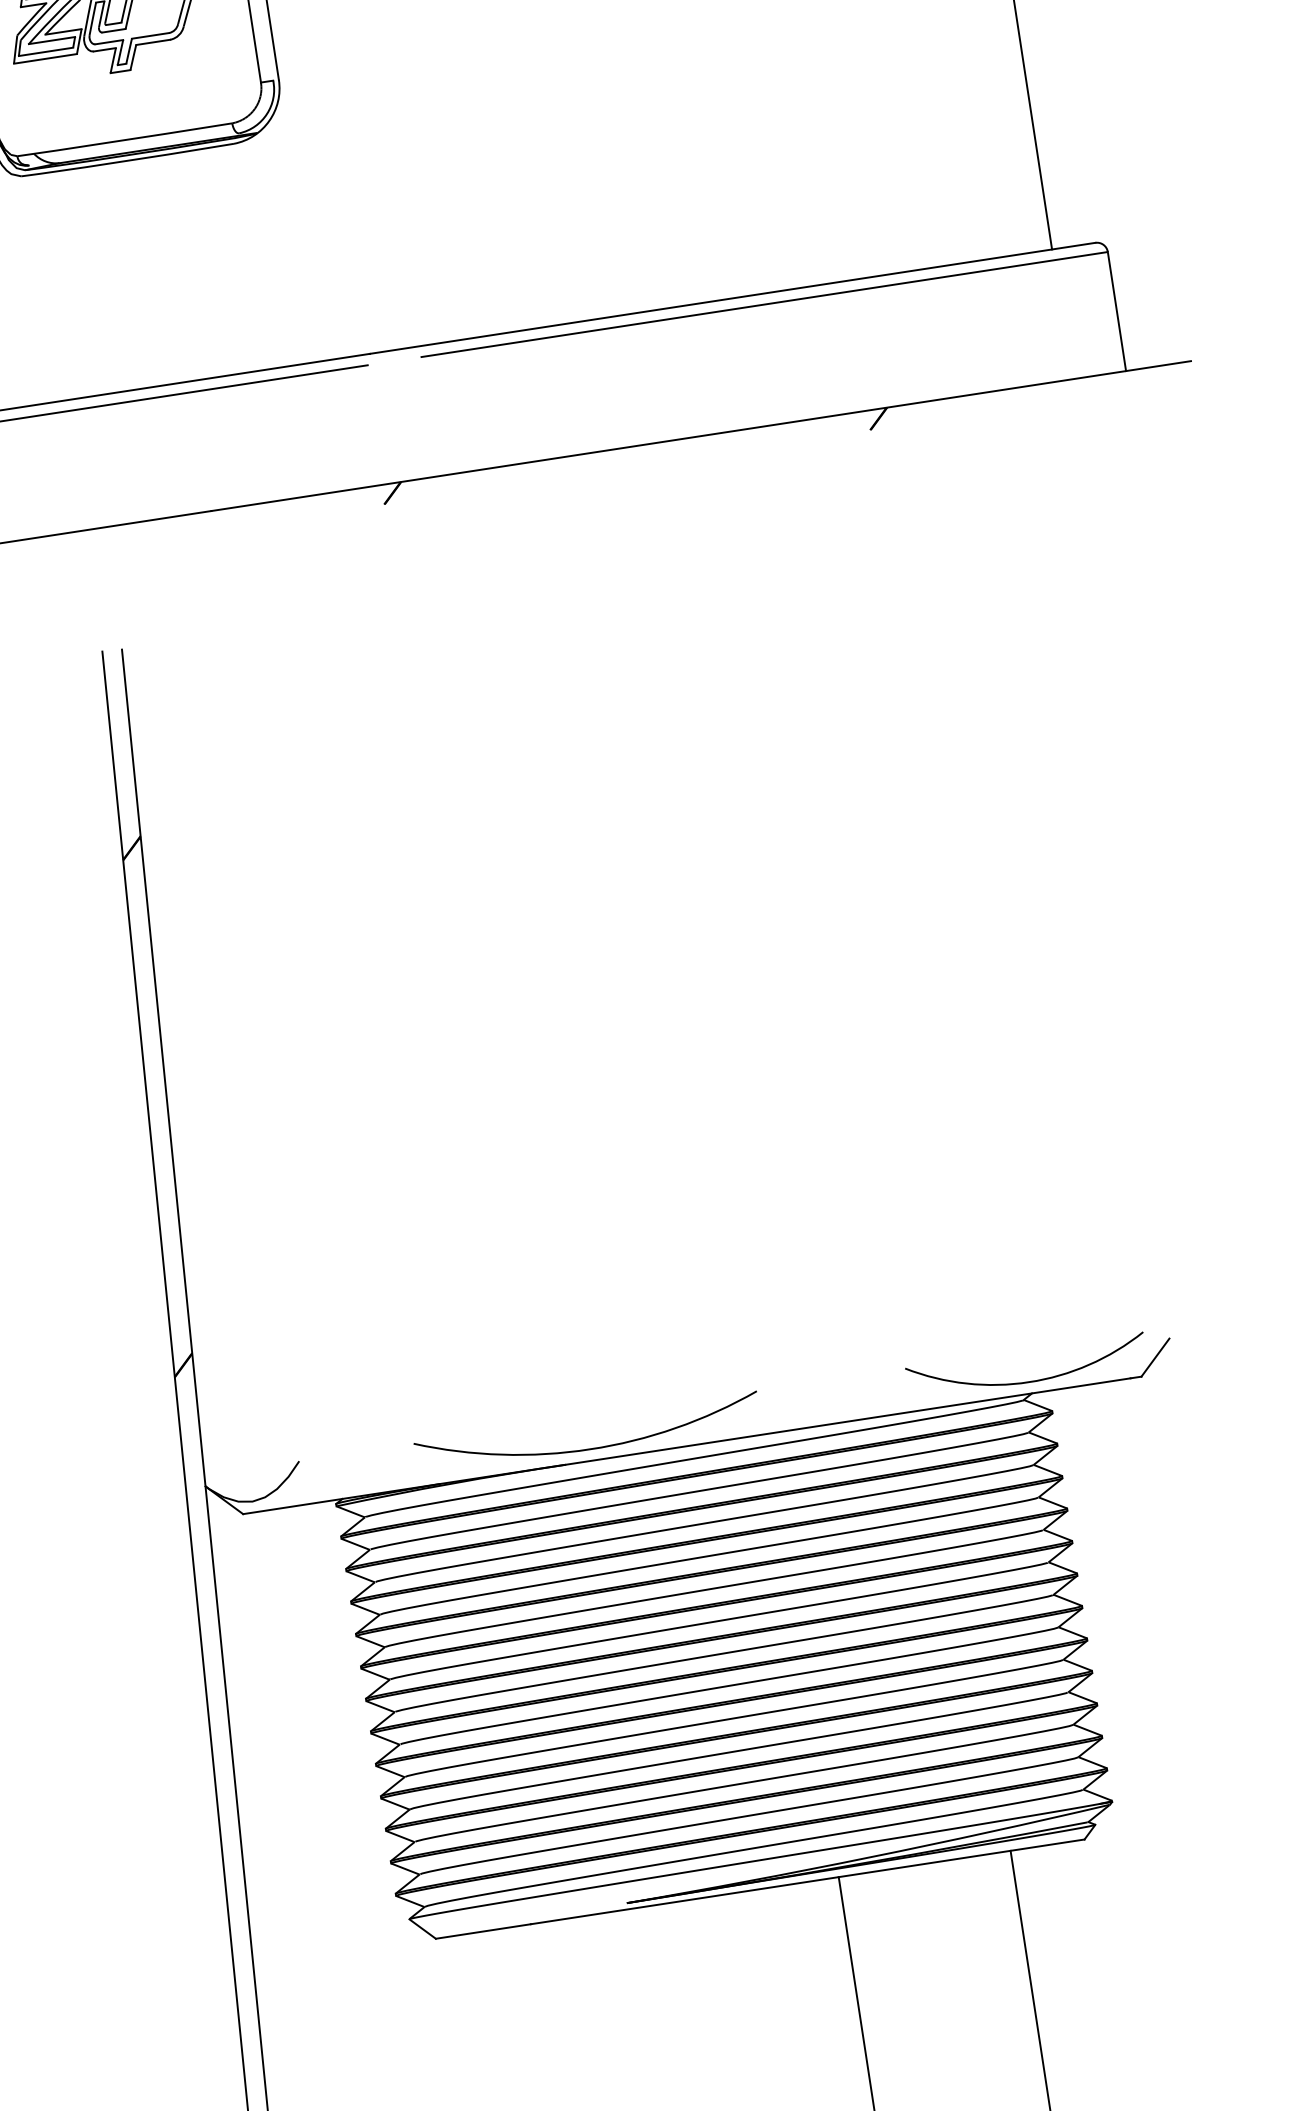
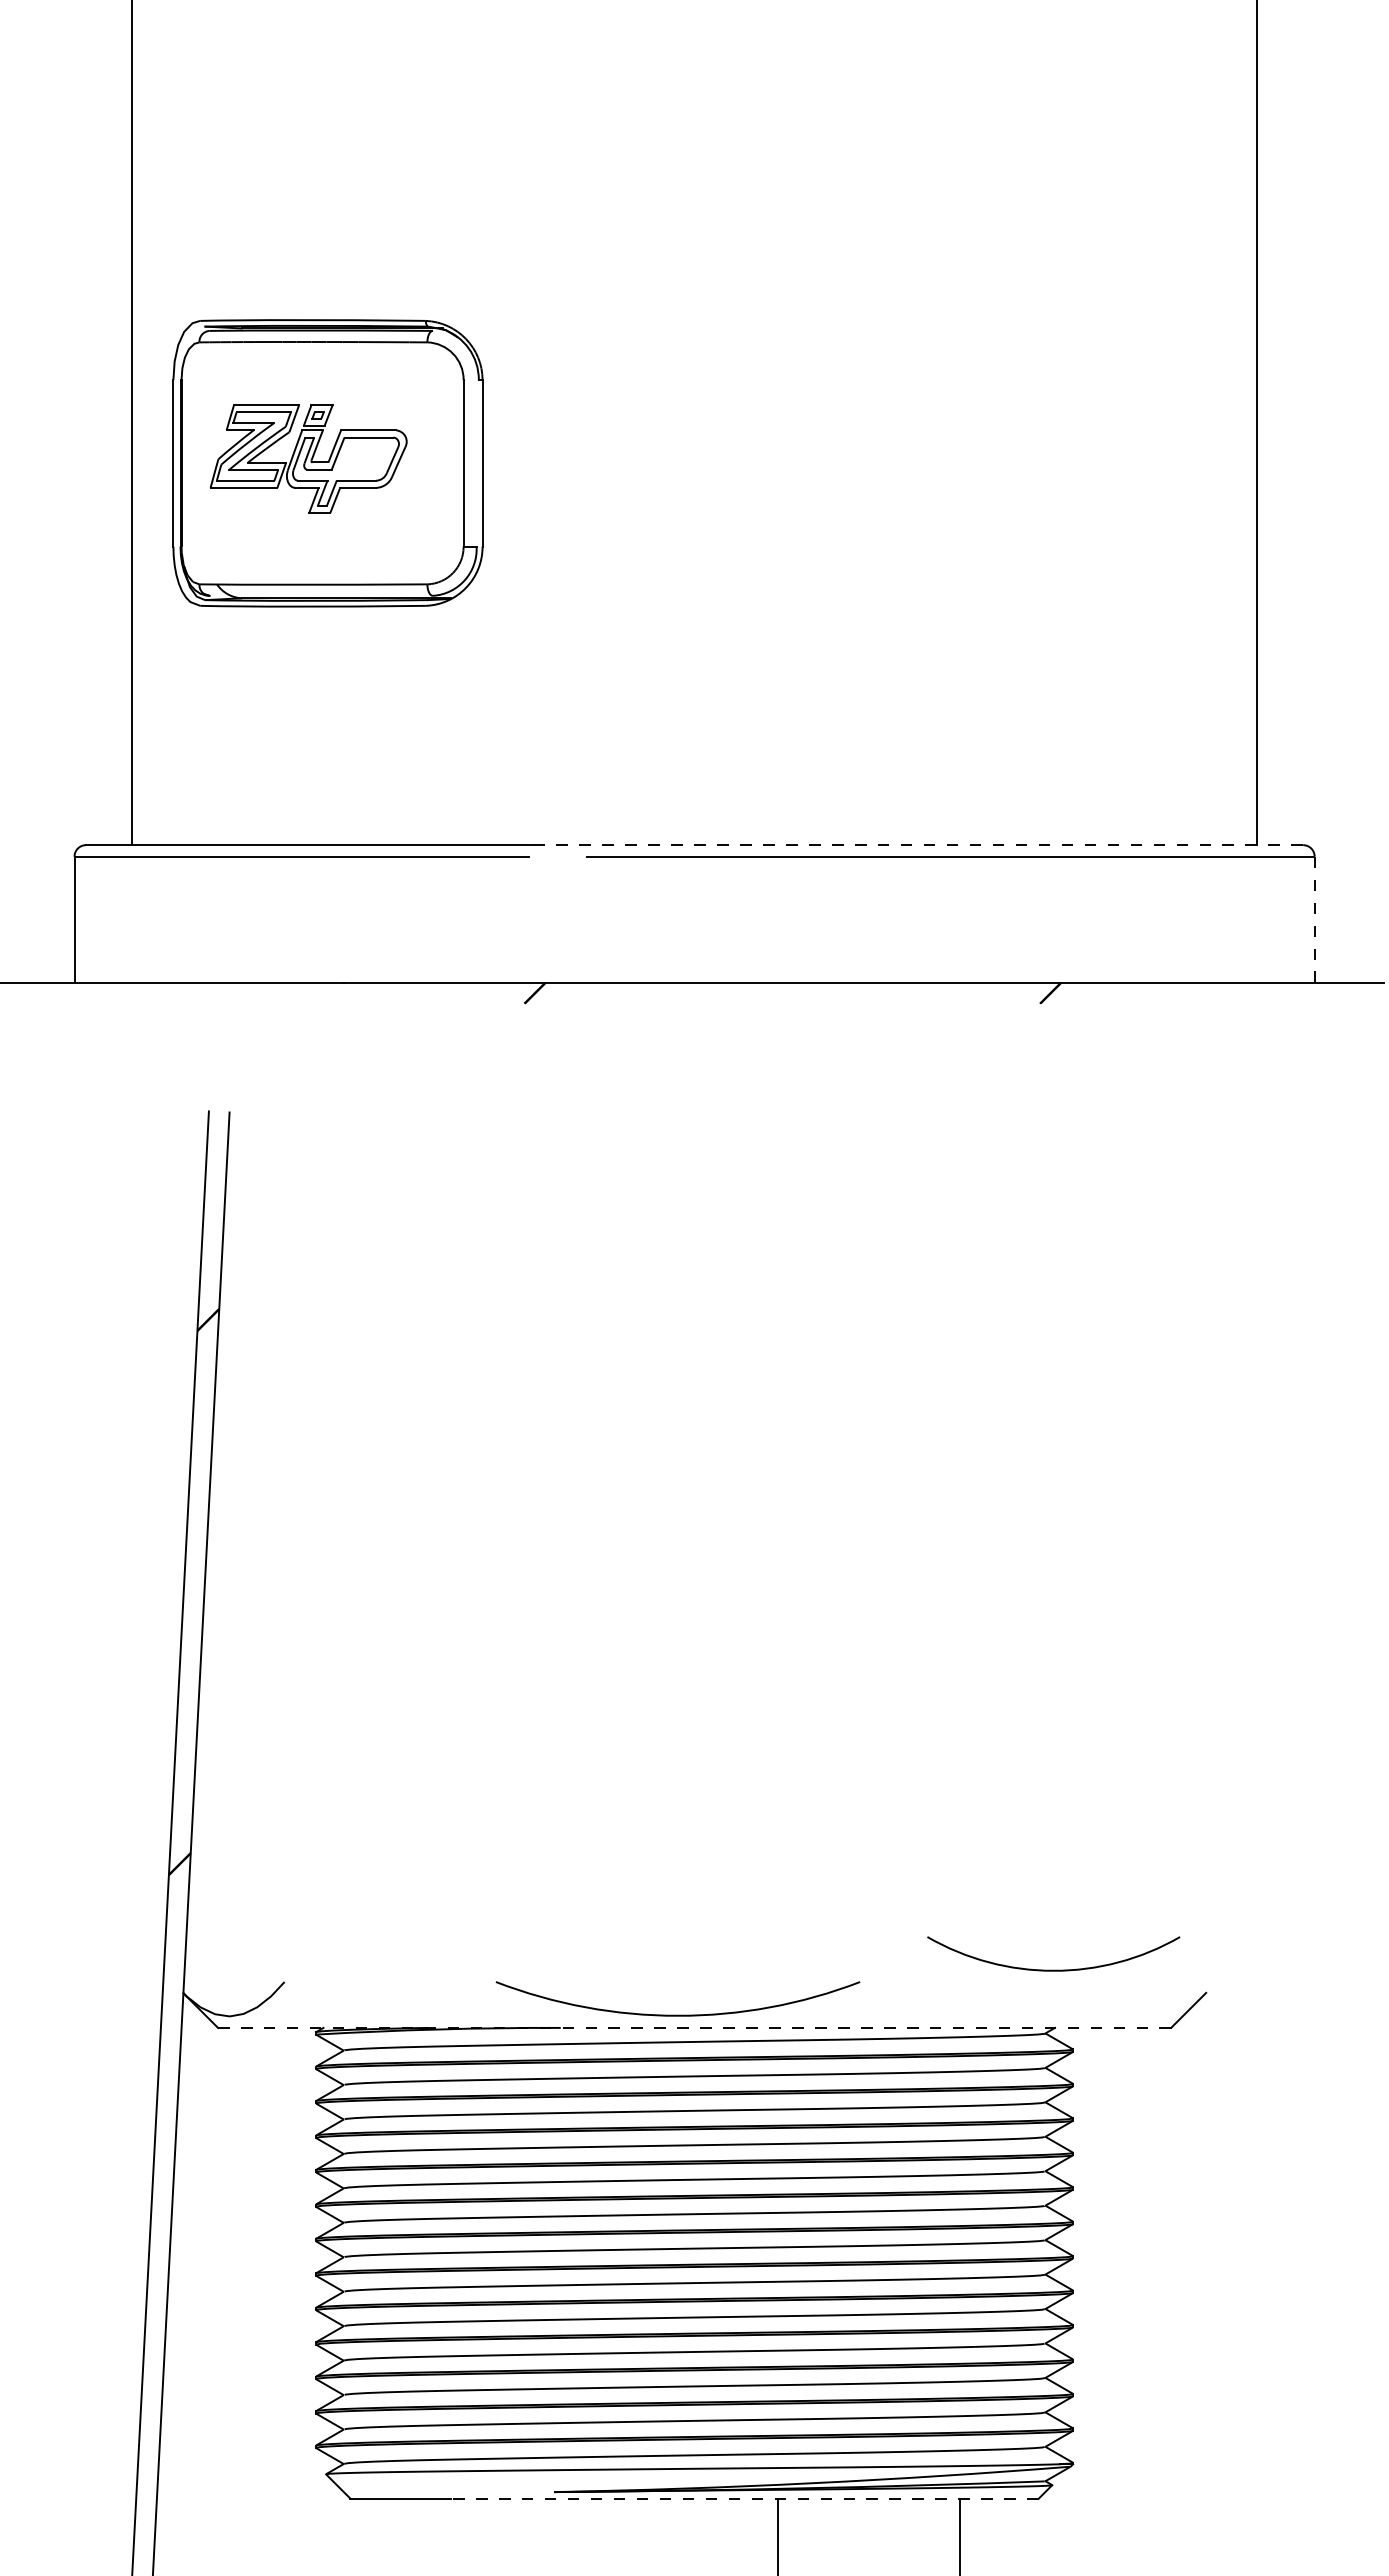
line: (732, 298) -> (918, 845), solid -> dashed
line: (1116, 311) -> (1314, 919), solid -> dashed
arc: (1028, 1380) -> (1053, 1969), moved
line: (686, 1445) -> (688, 2027), solid -> dashed
arc: (589, 1448) -> (677, 2014), moved
line: (807, 1881) -> (744, 2498), solid -> dashed

